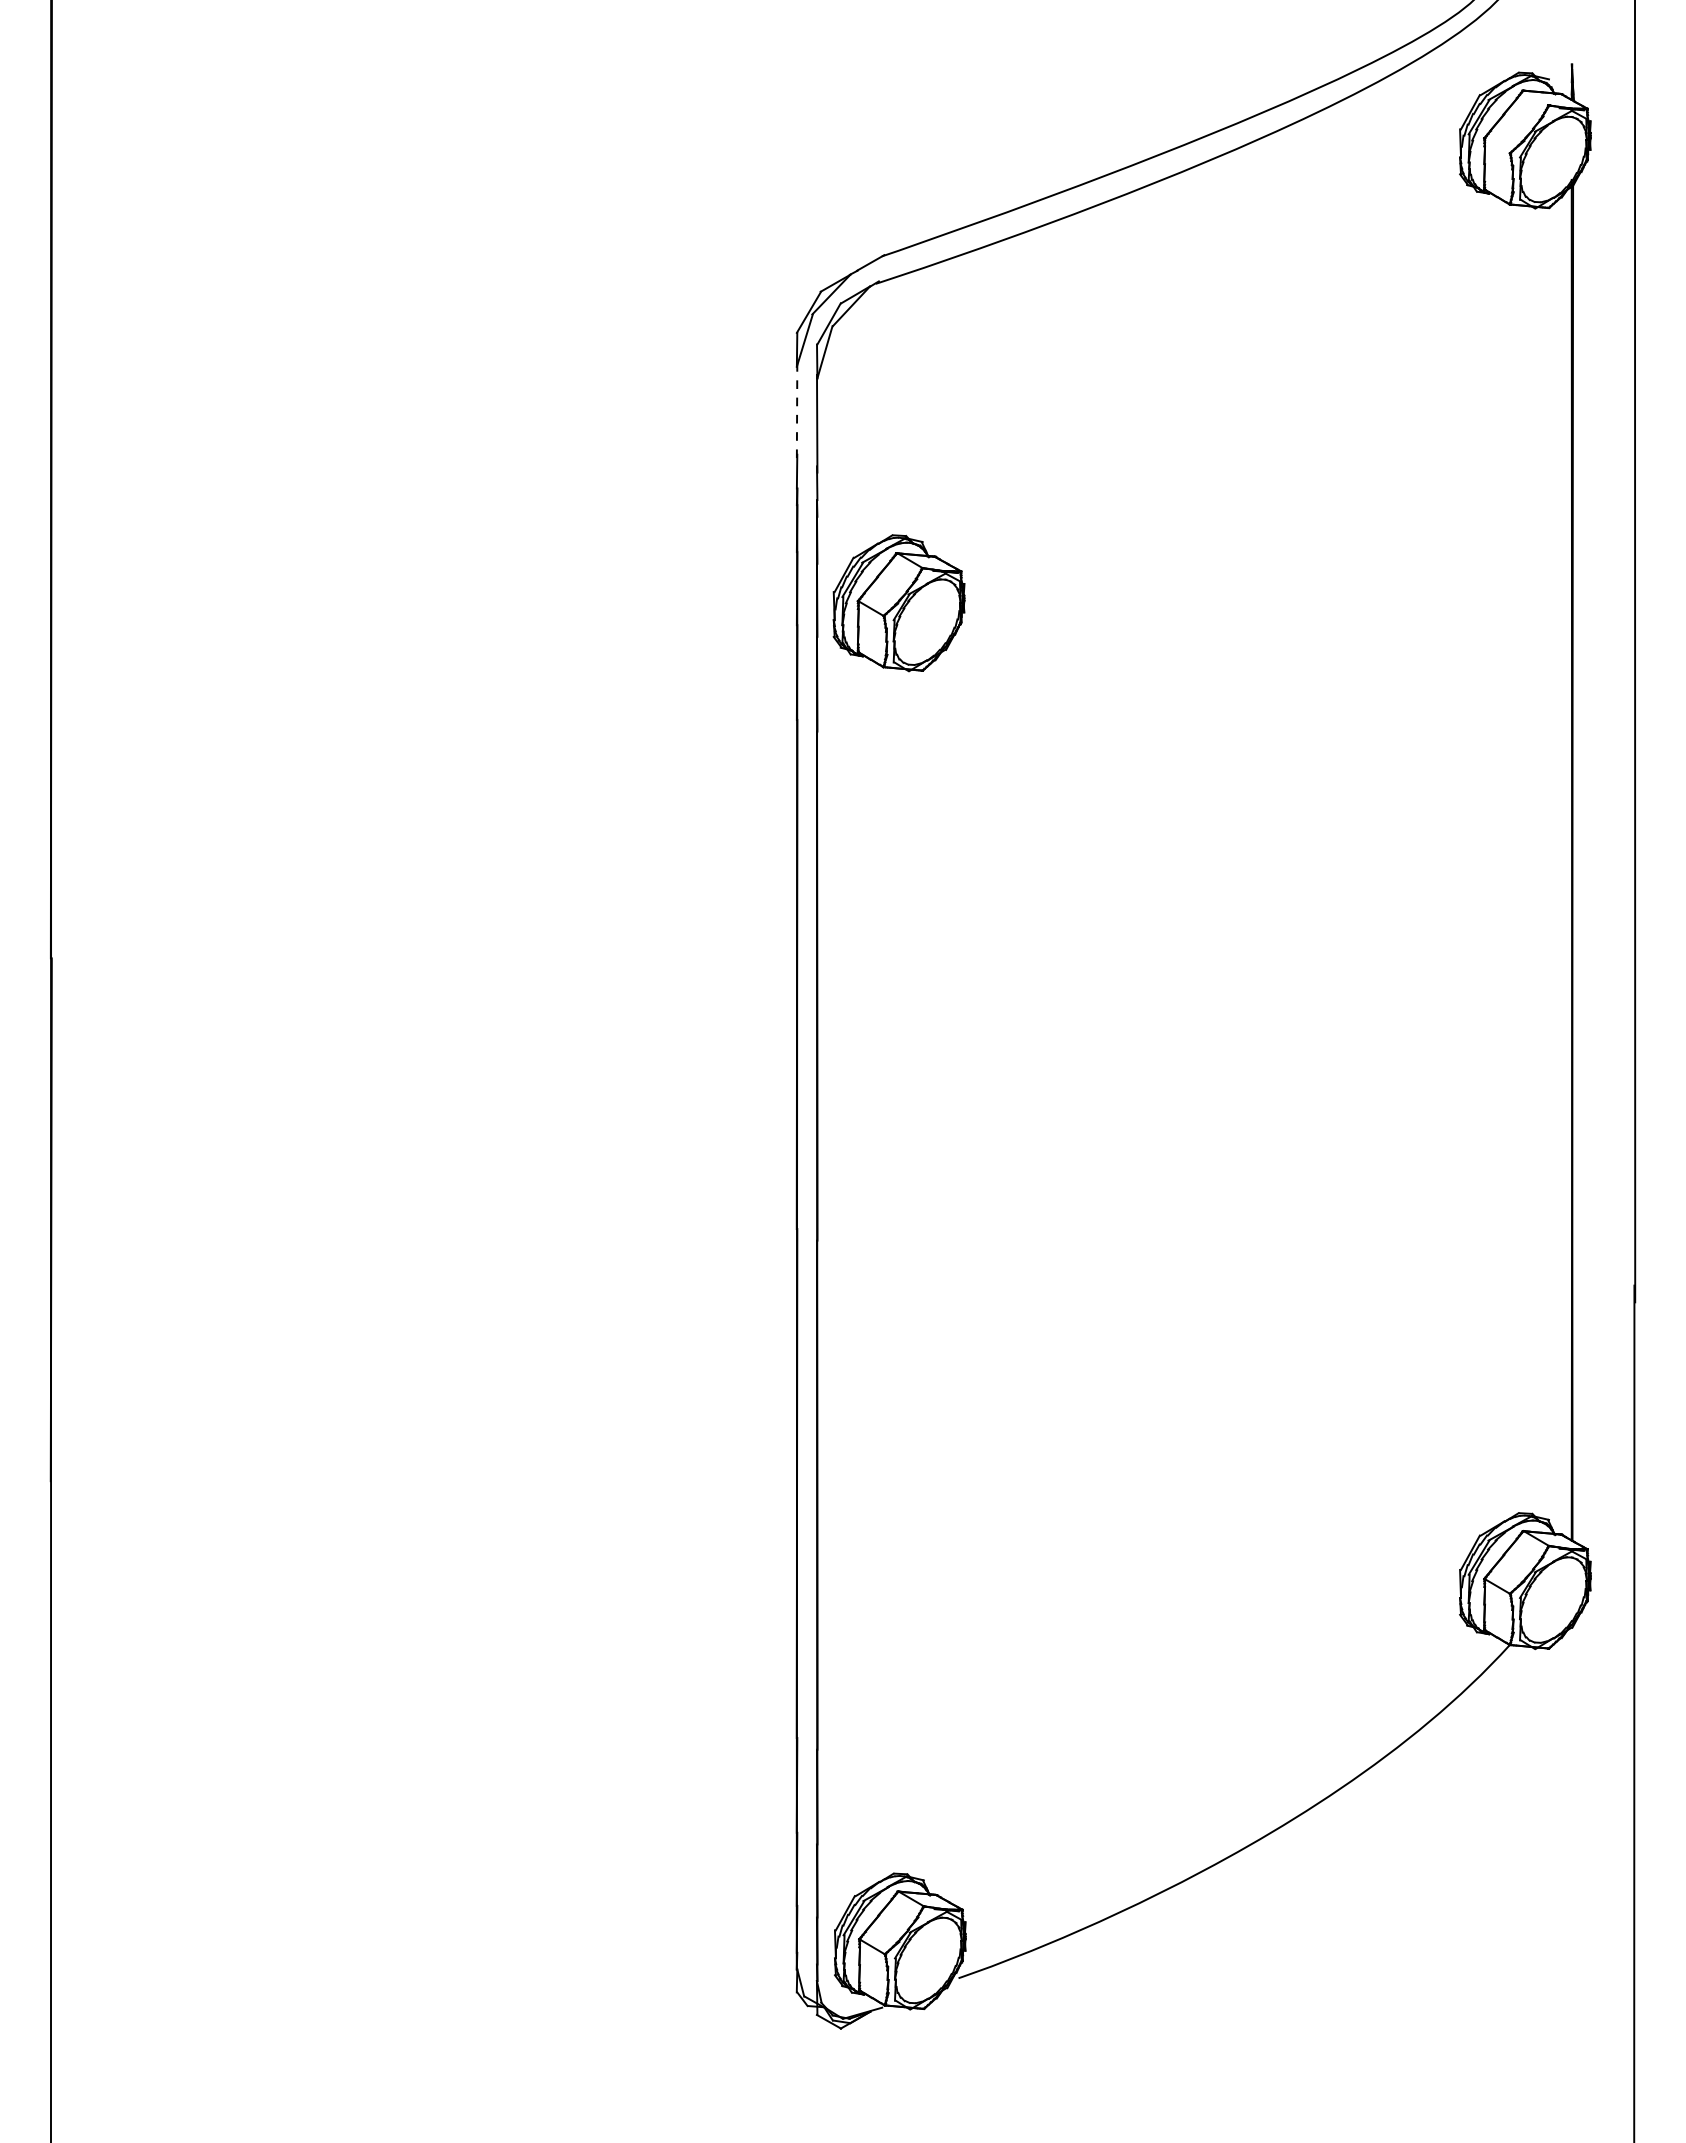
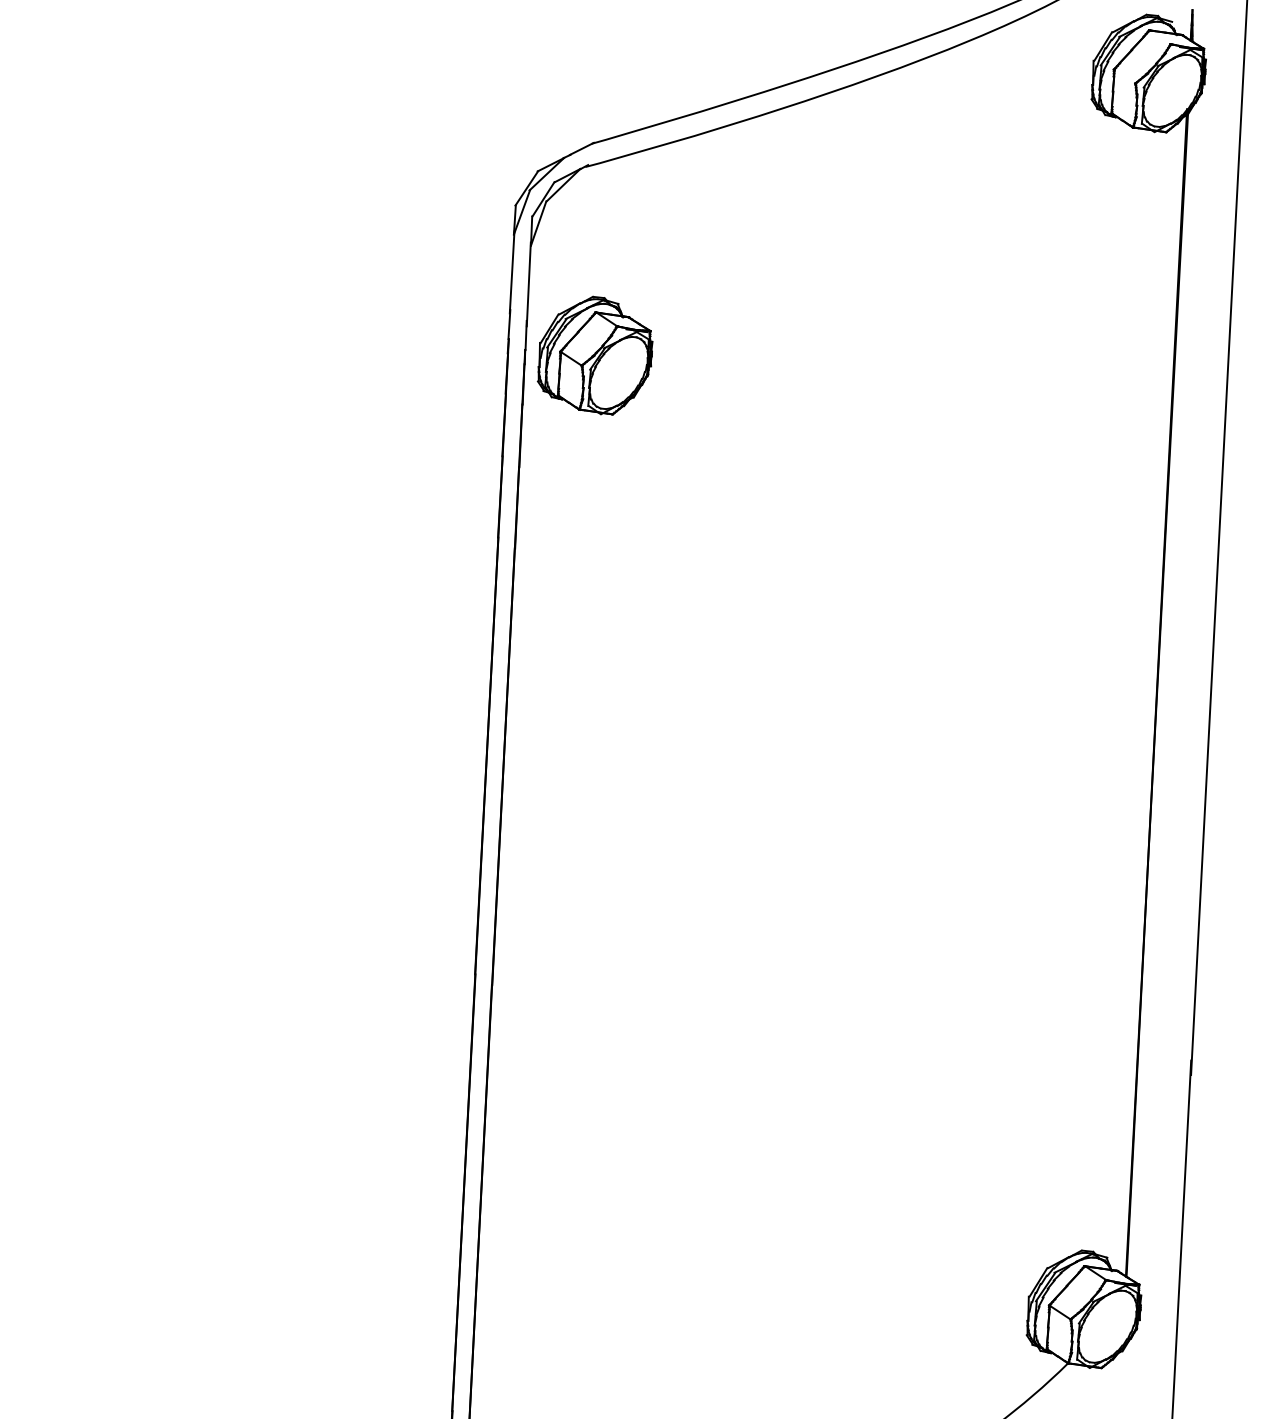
line: (797, 410) -> (512, 272), dashed -> solid
part: (898, 603) -> (595, 355), moved

